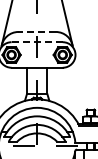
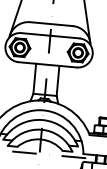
line: (37, 31) -> (51, 23), dashed -> solid
line: (37, 42) -> (50, 36), dashed -> solid

